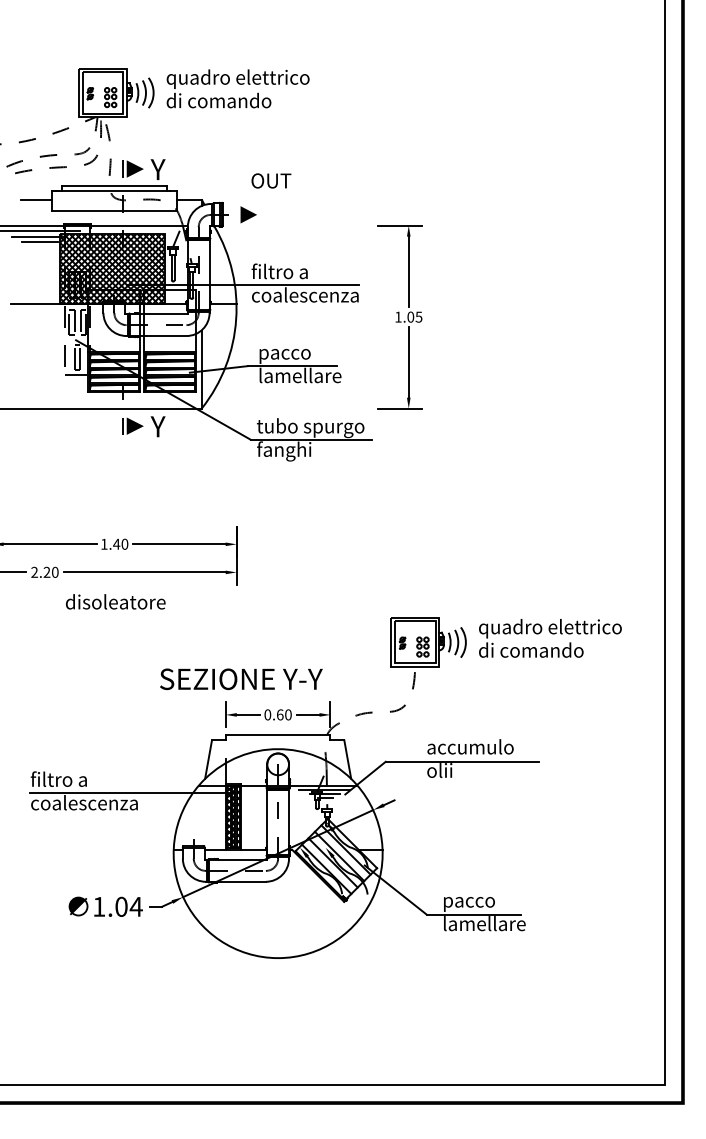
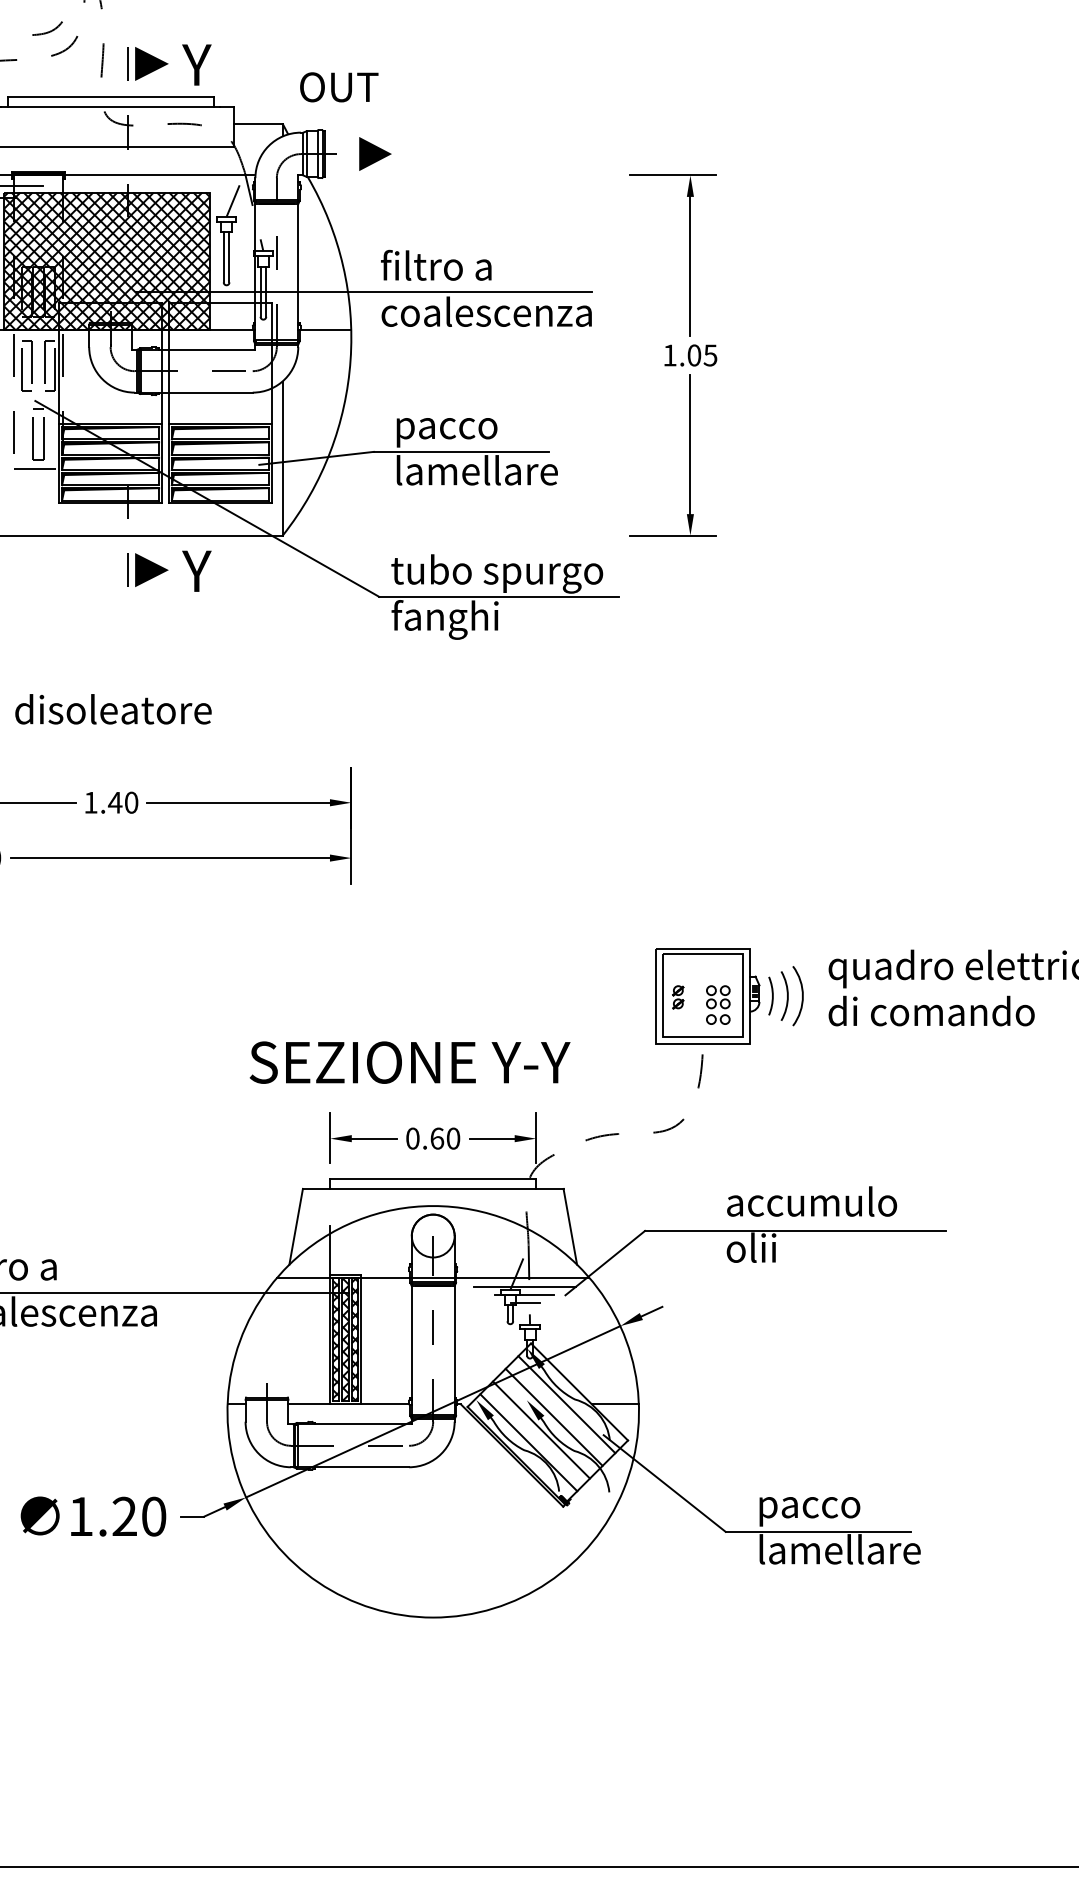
text: (271, 180) -> (339, 86), moved
text: (115, 601) -> (112, 708), moved
text: (241, 679) -> (410, 1063), moved
line: (277, 740) -> (431, 1189), added
text: (128, 906) -> (138, 1515), 1.04 -> 1.20

